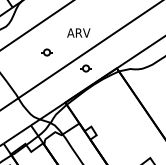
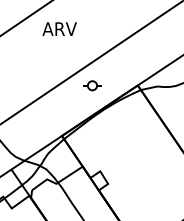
text: (78, 32) -> (59, 28), moved
part: (46, 52) -> (34, 62), removed

